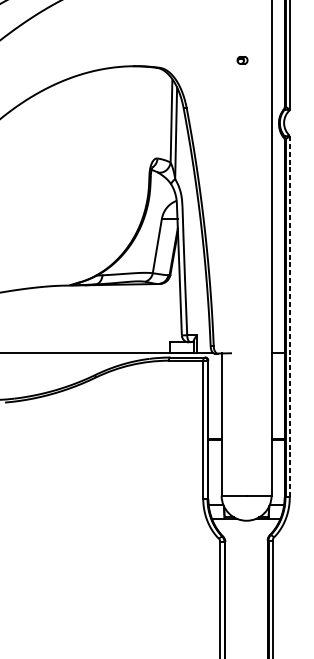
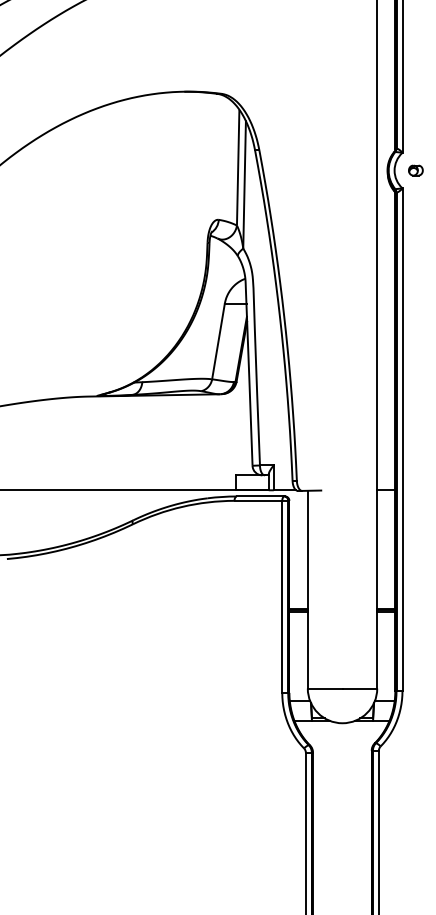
part: (242, 60) -> (415, 170), moved
line: (289, 317) -> (402, 440), dashed -> solid

